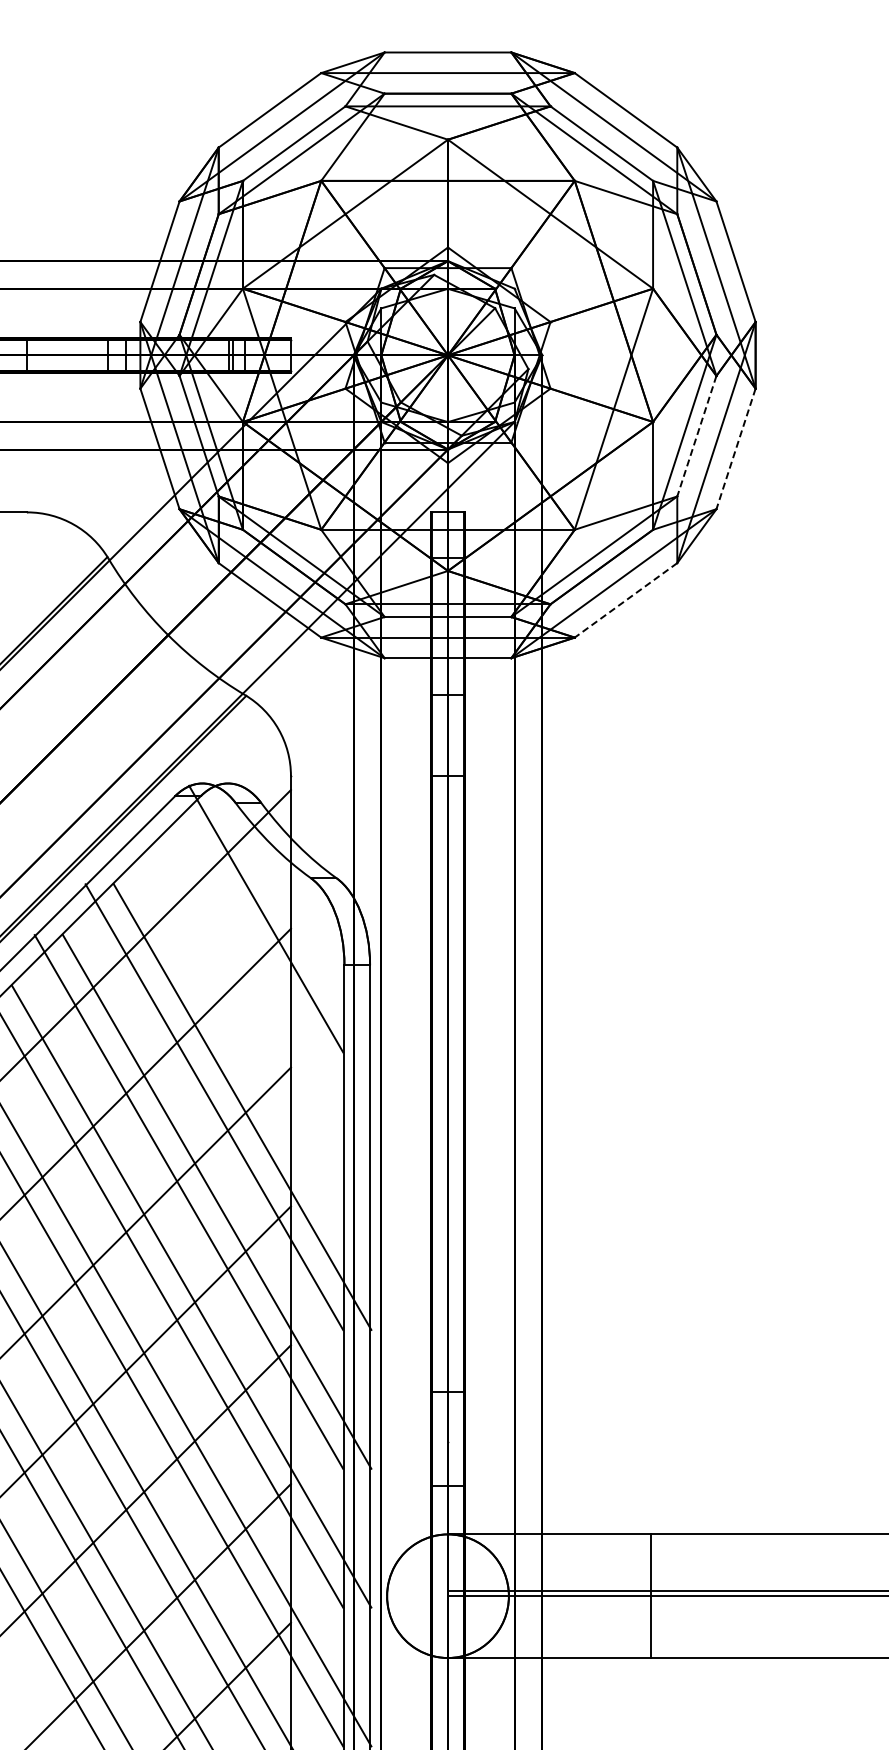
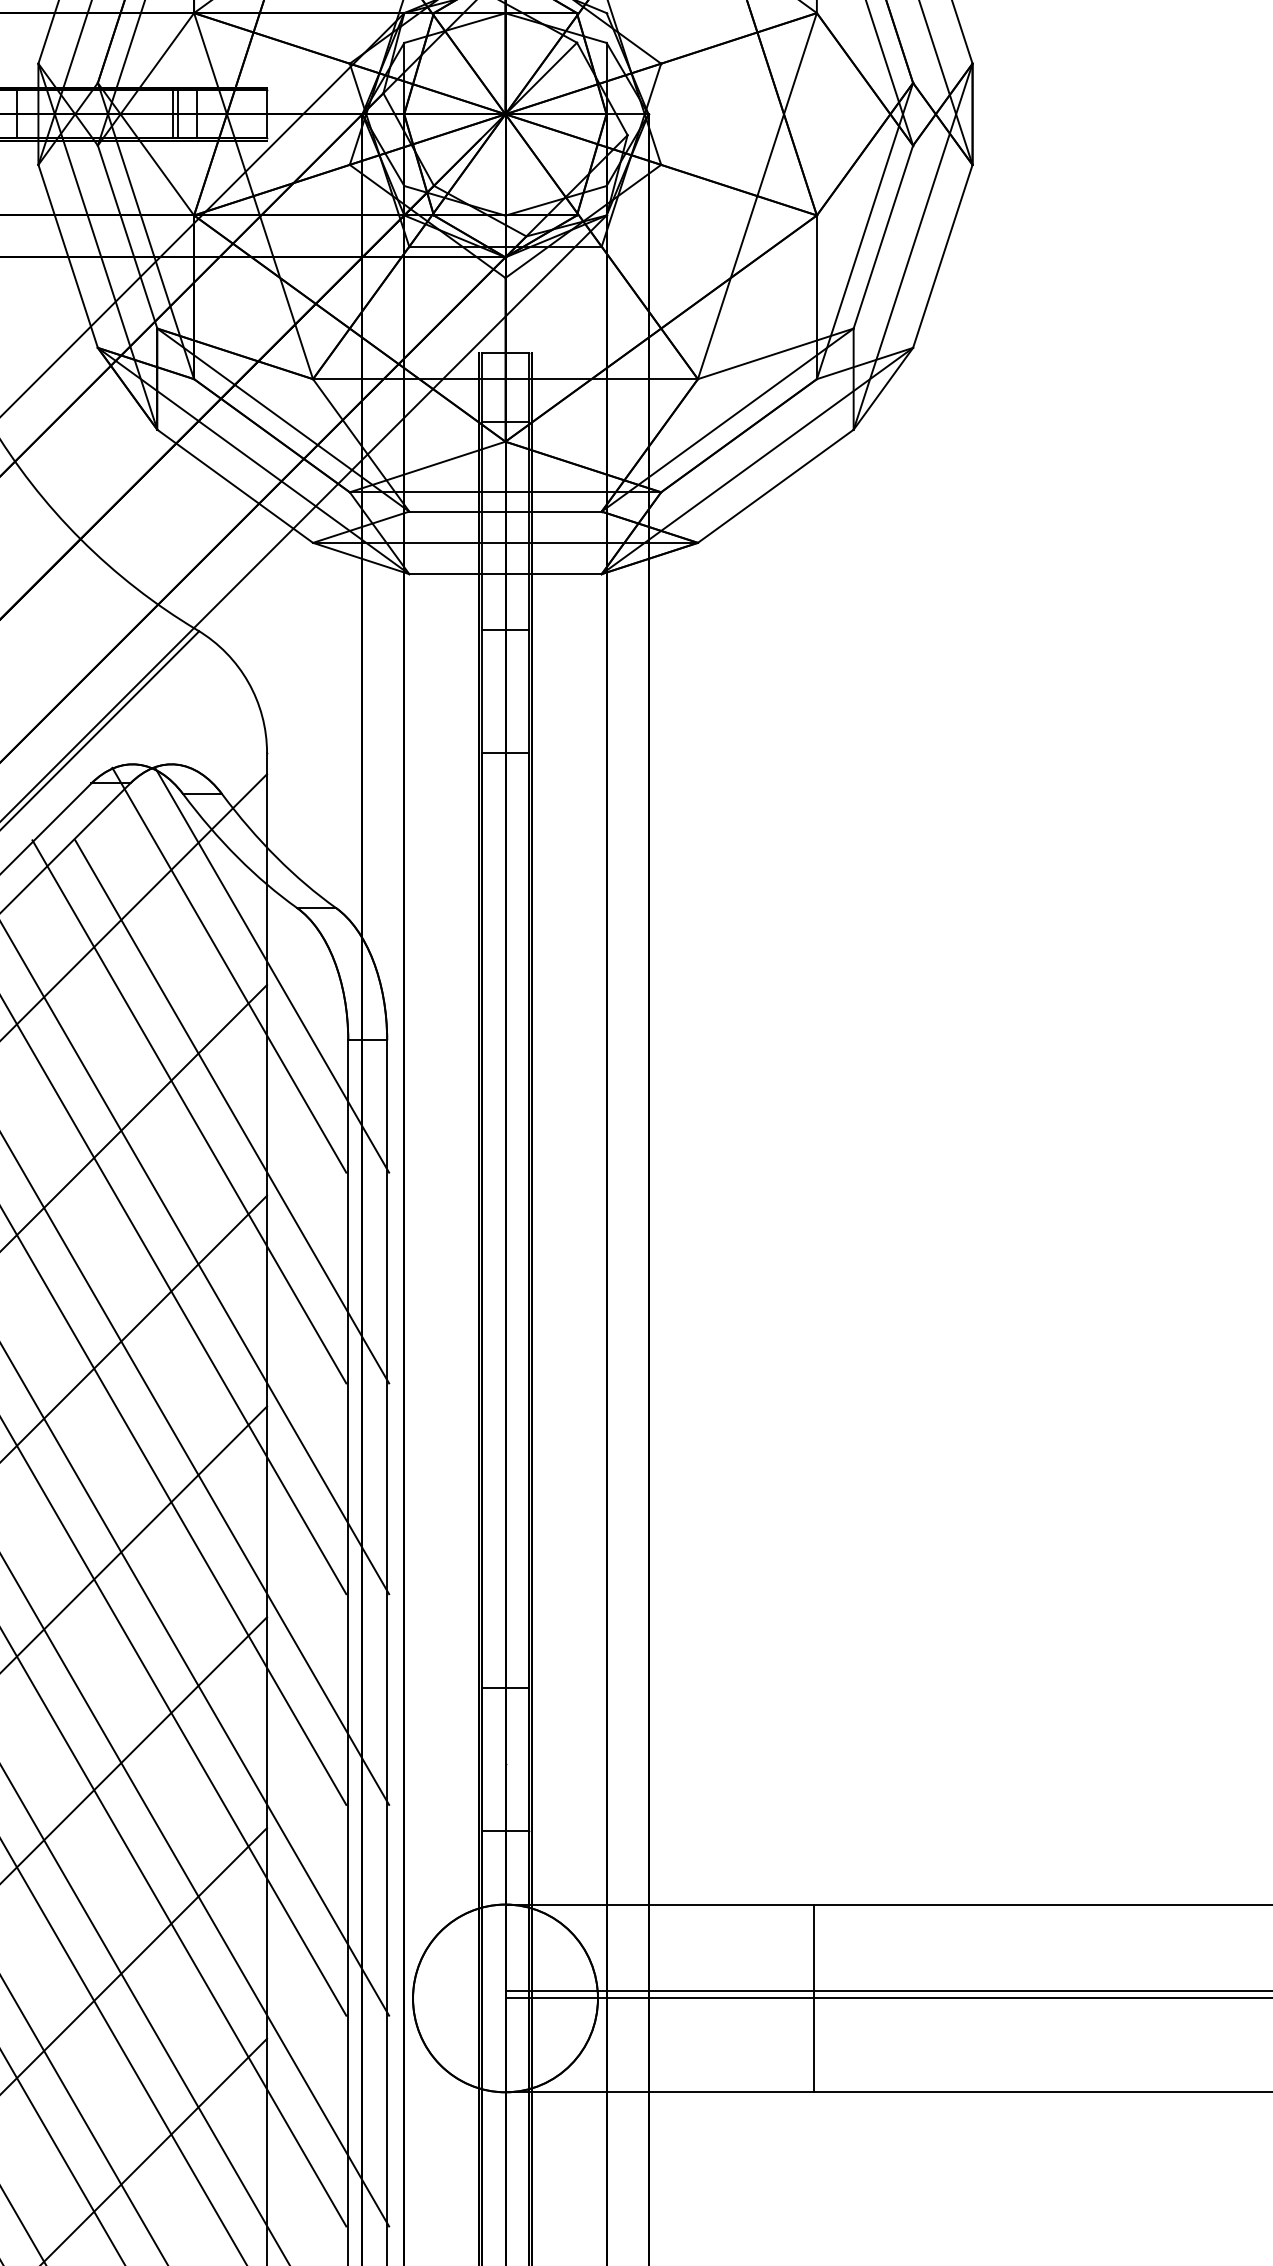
line: (696, 436) -> (882, 237), dashed -> solid
line: (735, 449) -> (942, 257), dashed -> solid
line: (625, 600) -> (774, 486), dashed -> solid
line: (294, 918) -> (272, 969), added
line: (239, 1012) -> (188, 1112), added
line: (267, 1012) -> (231, 1112), added

